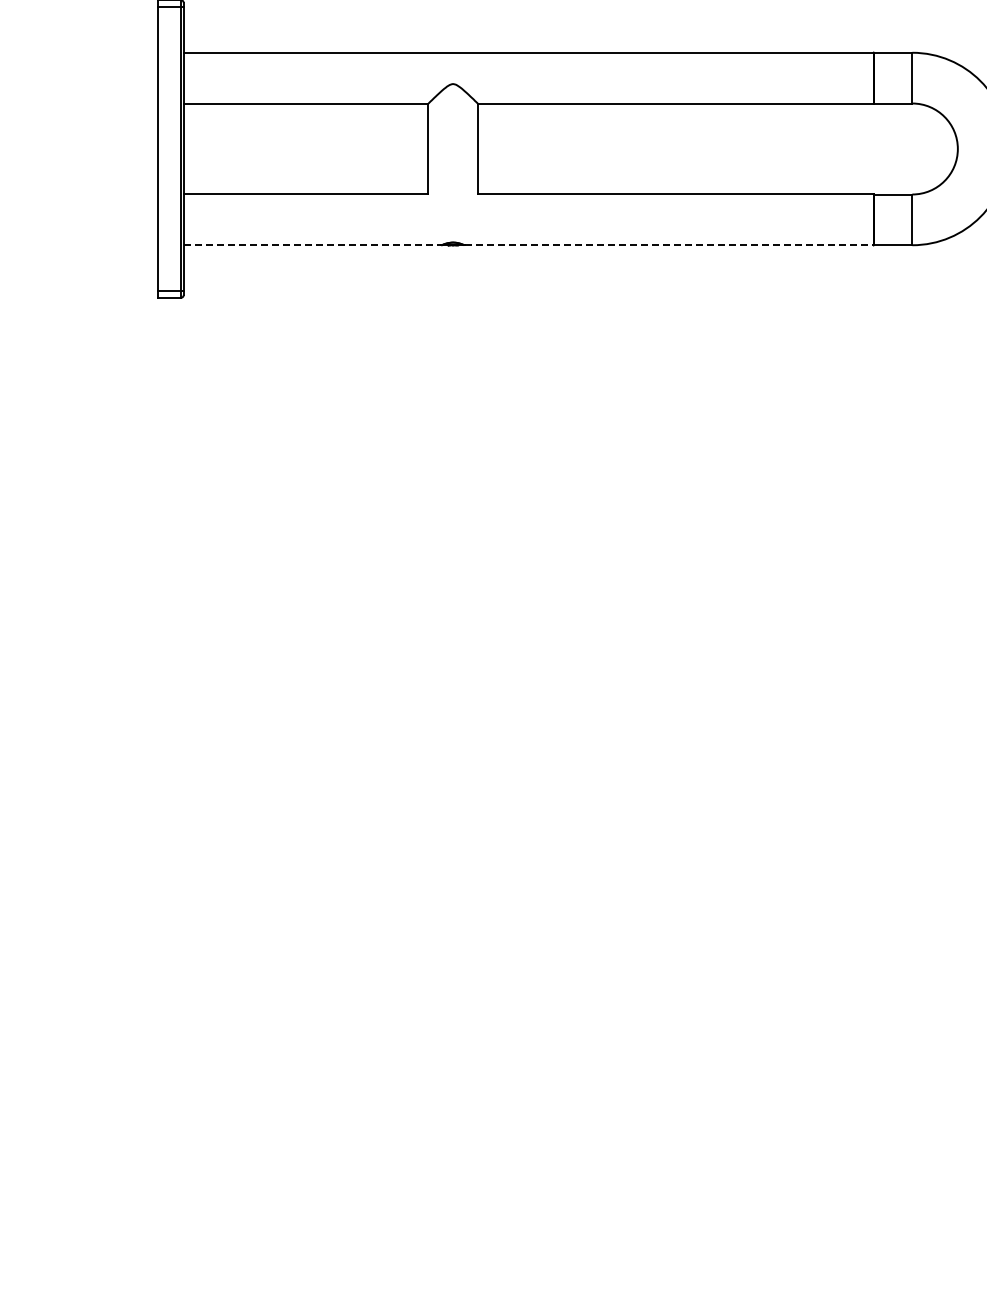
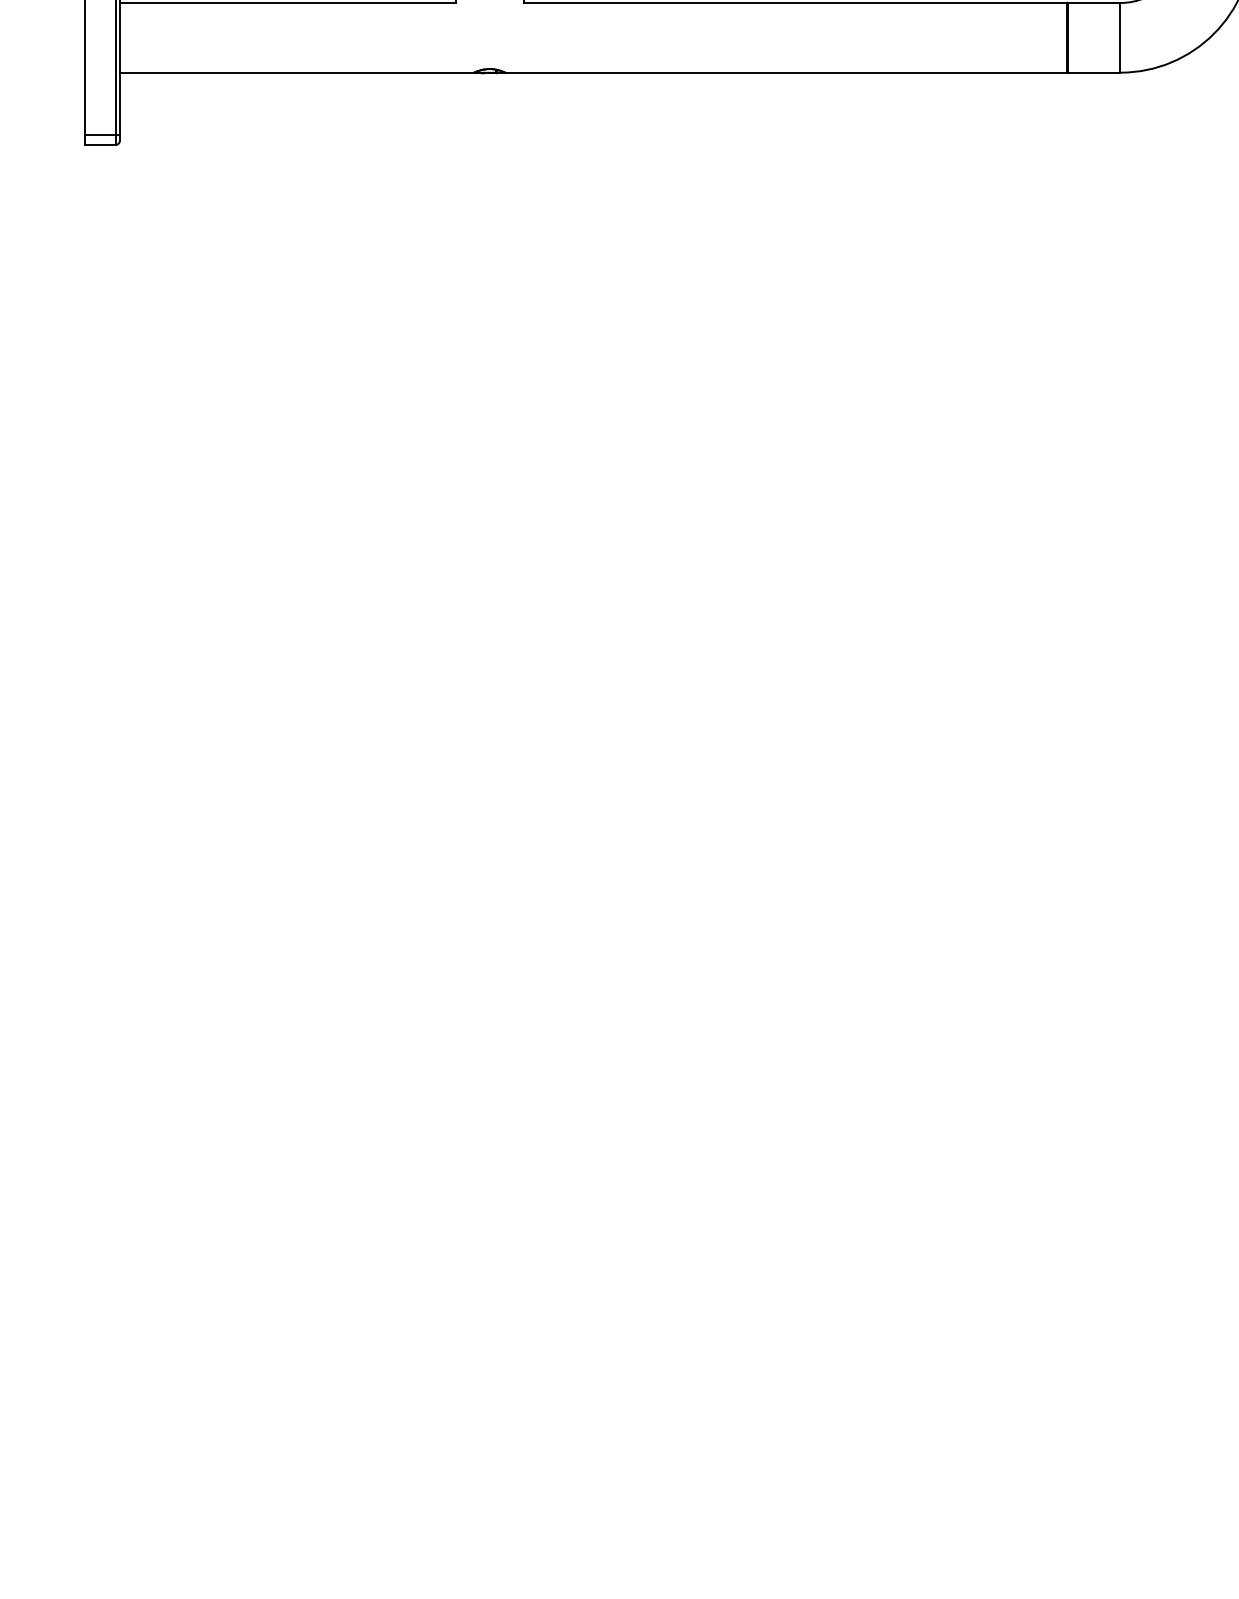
line: (312, 245) -> (296, 73), dashed -> solid
line: (669, 245) -> (786, 73), dashed -> solid

